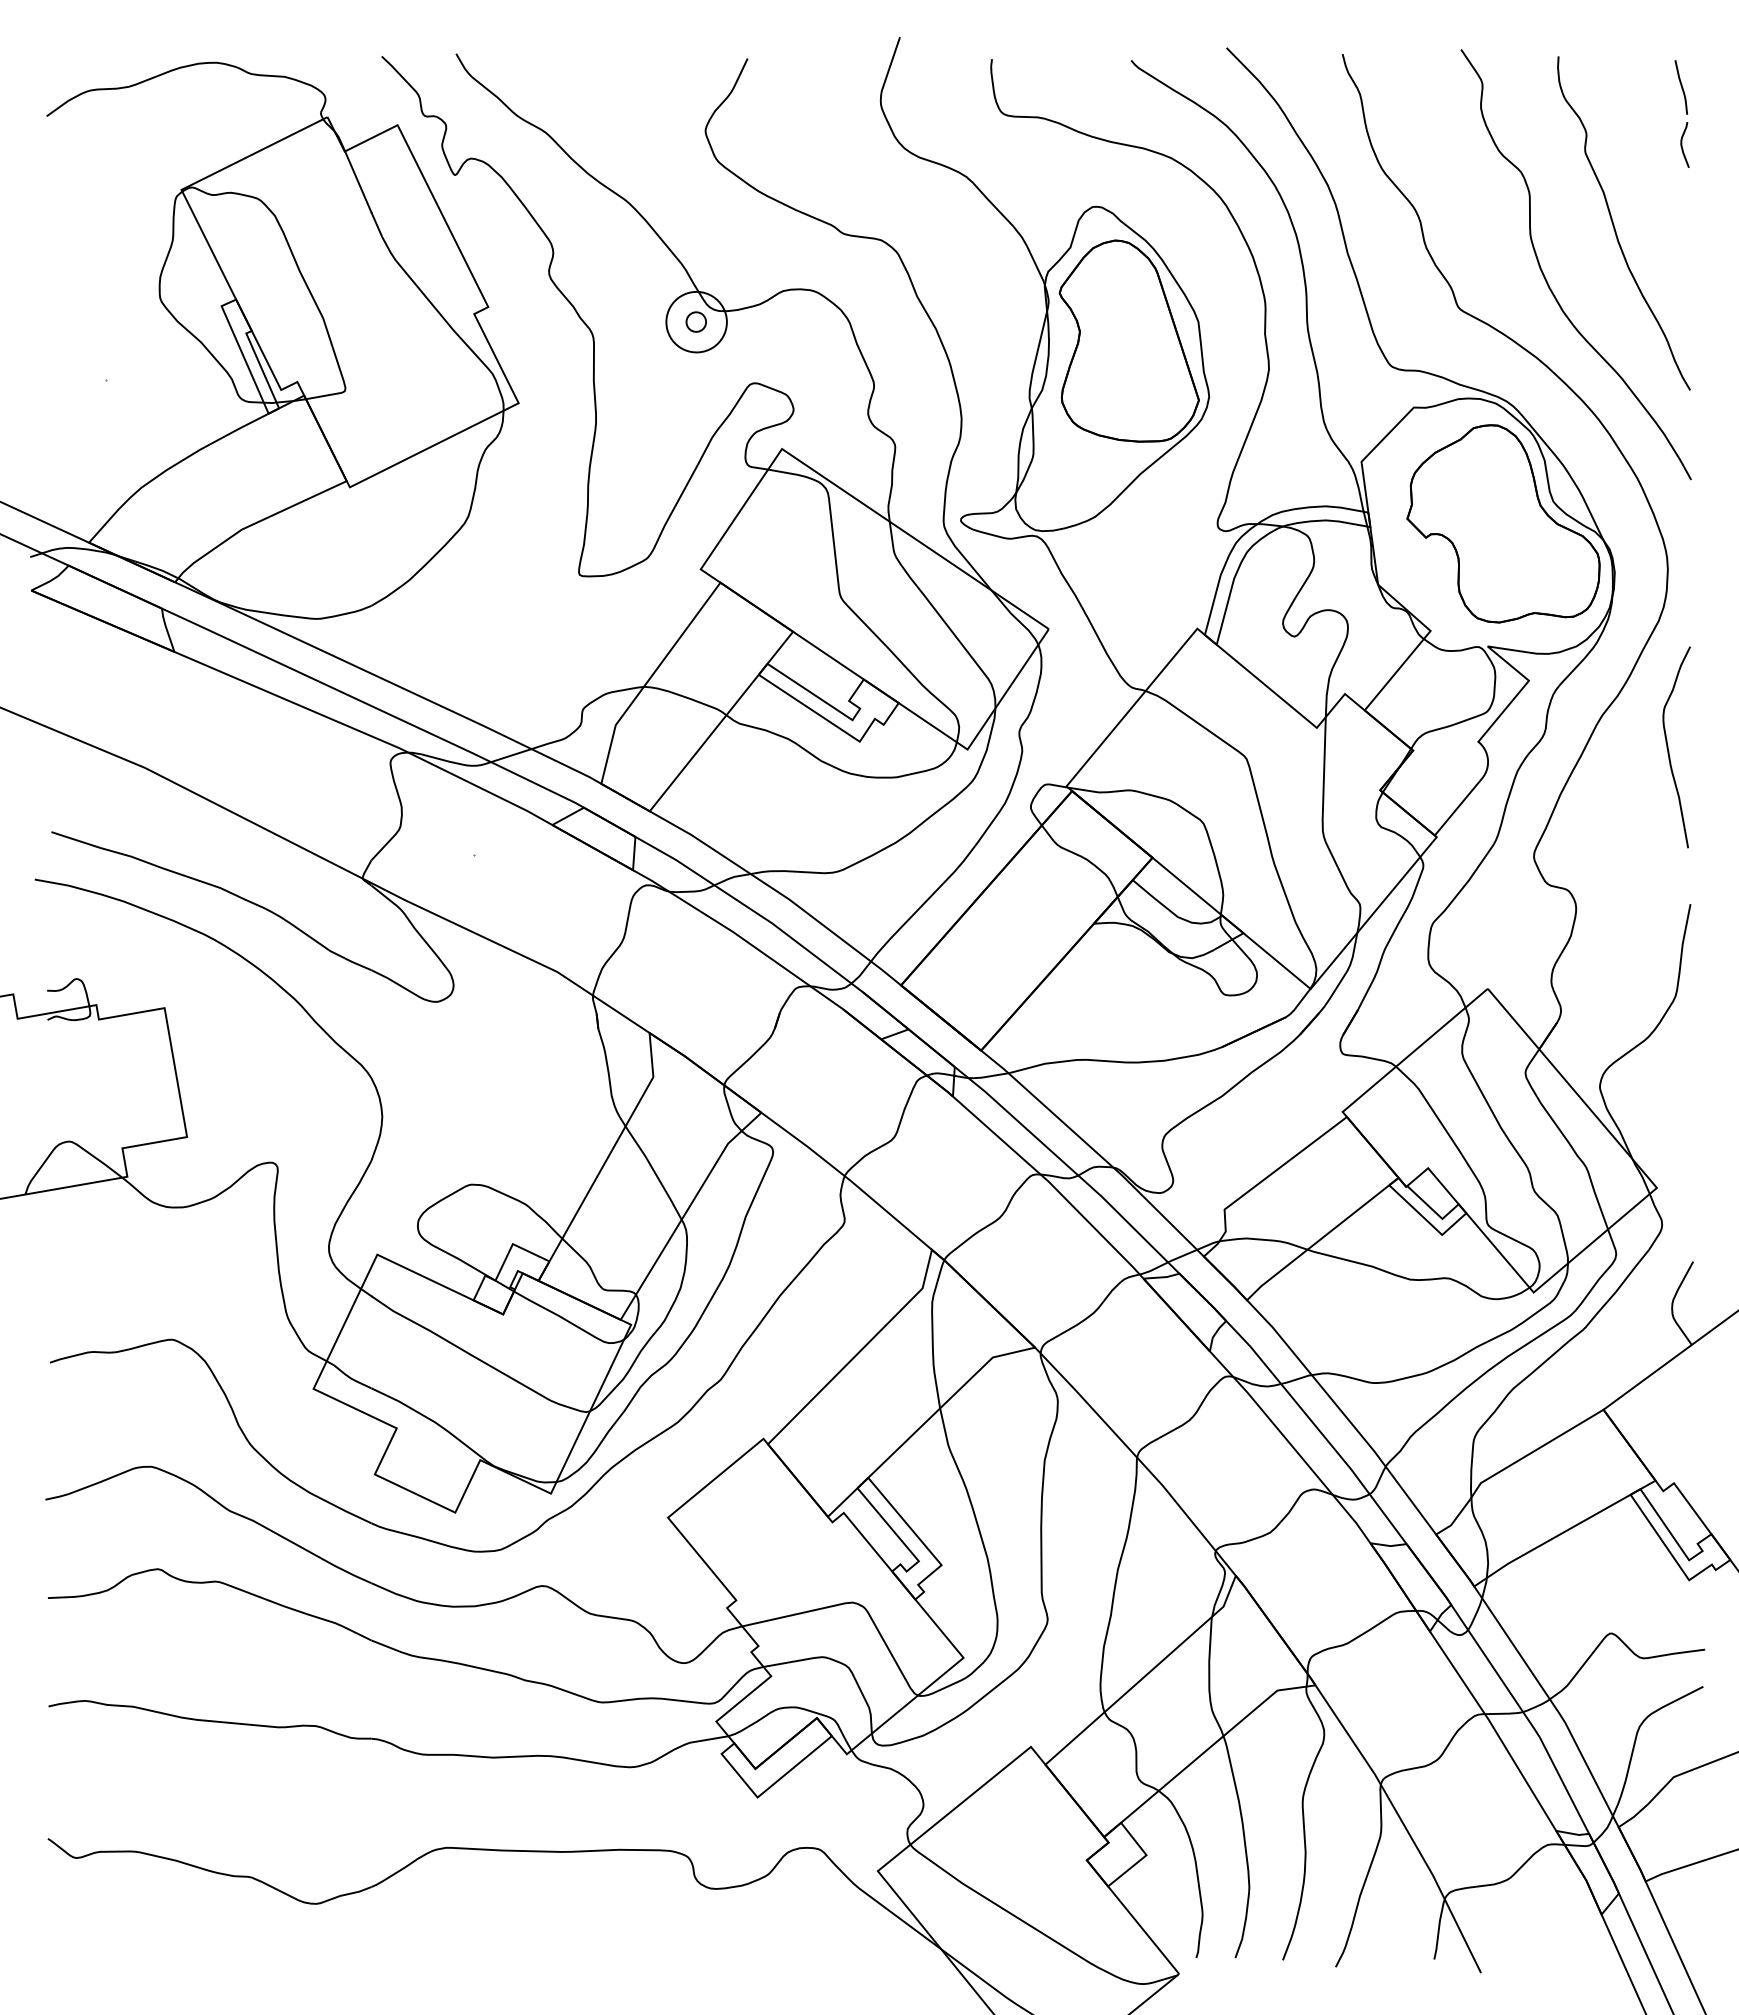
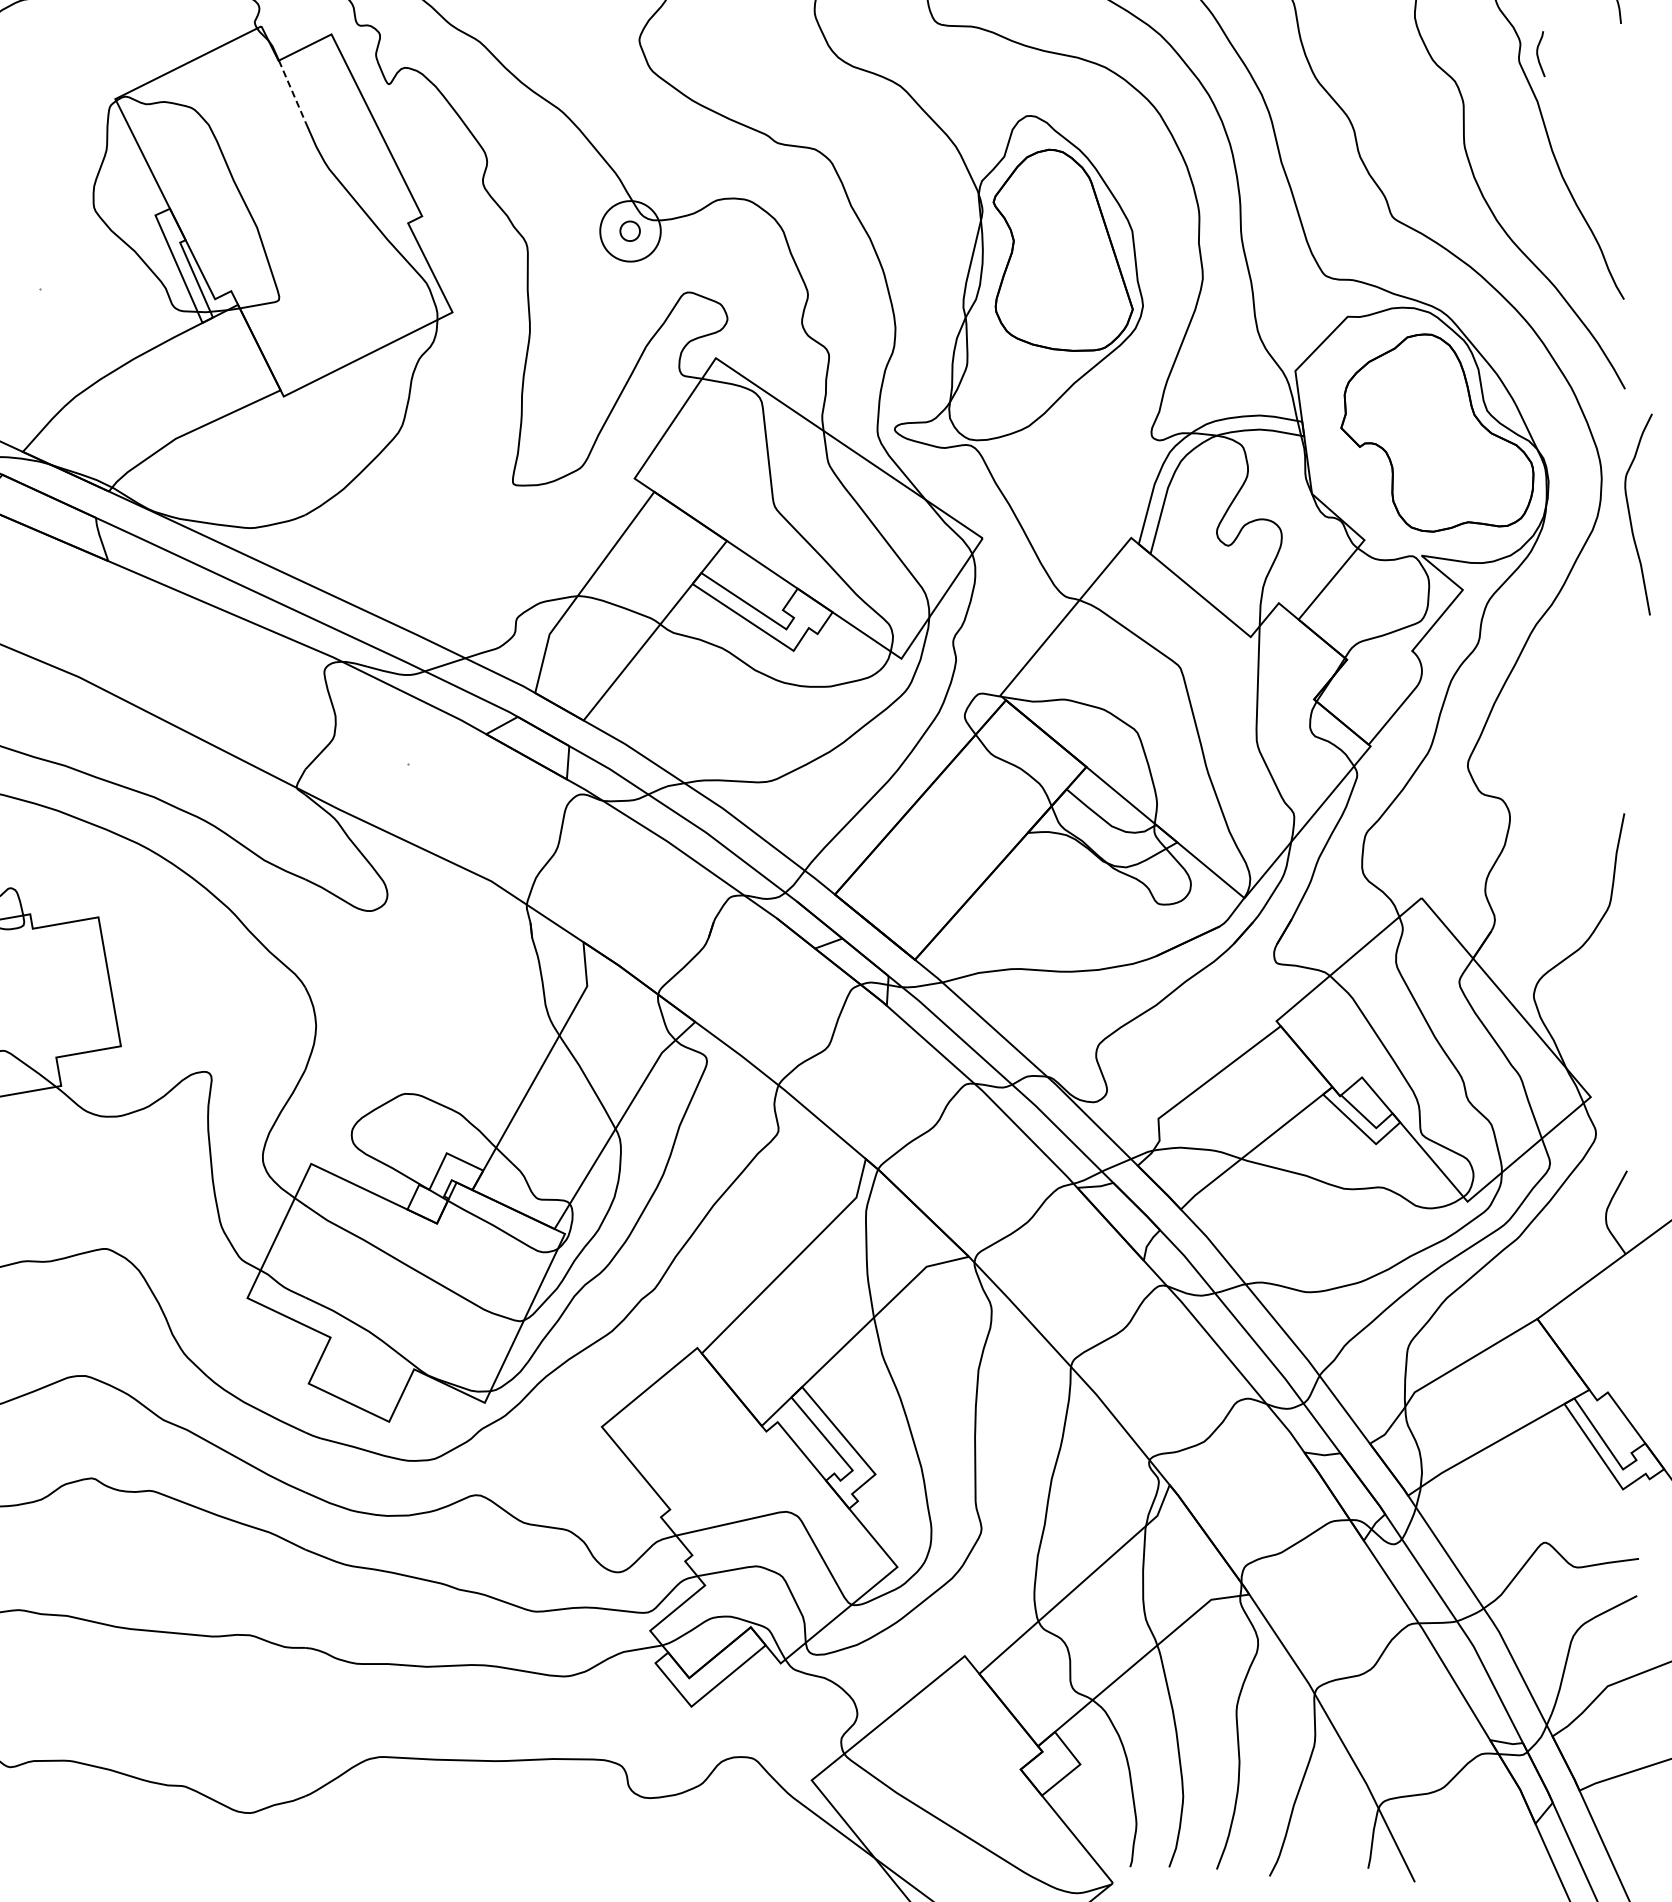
curve: (1682, 144) -> (1538, 53), moved
line: (358, 182) -> (292, 91), solid -> dashed
curve: (1668, 747) -> (1630, 514), moved

